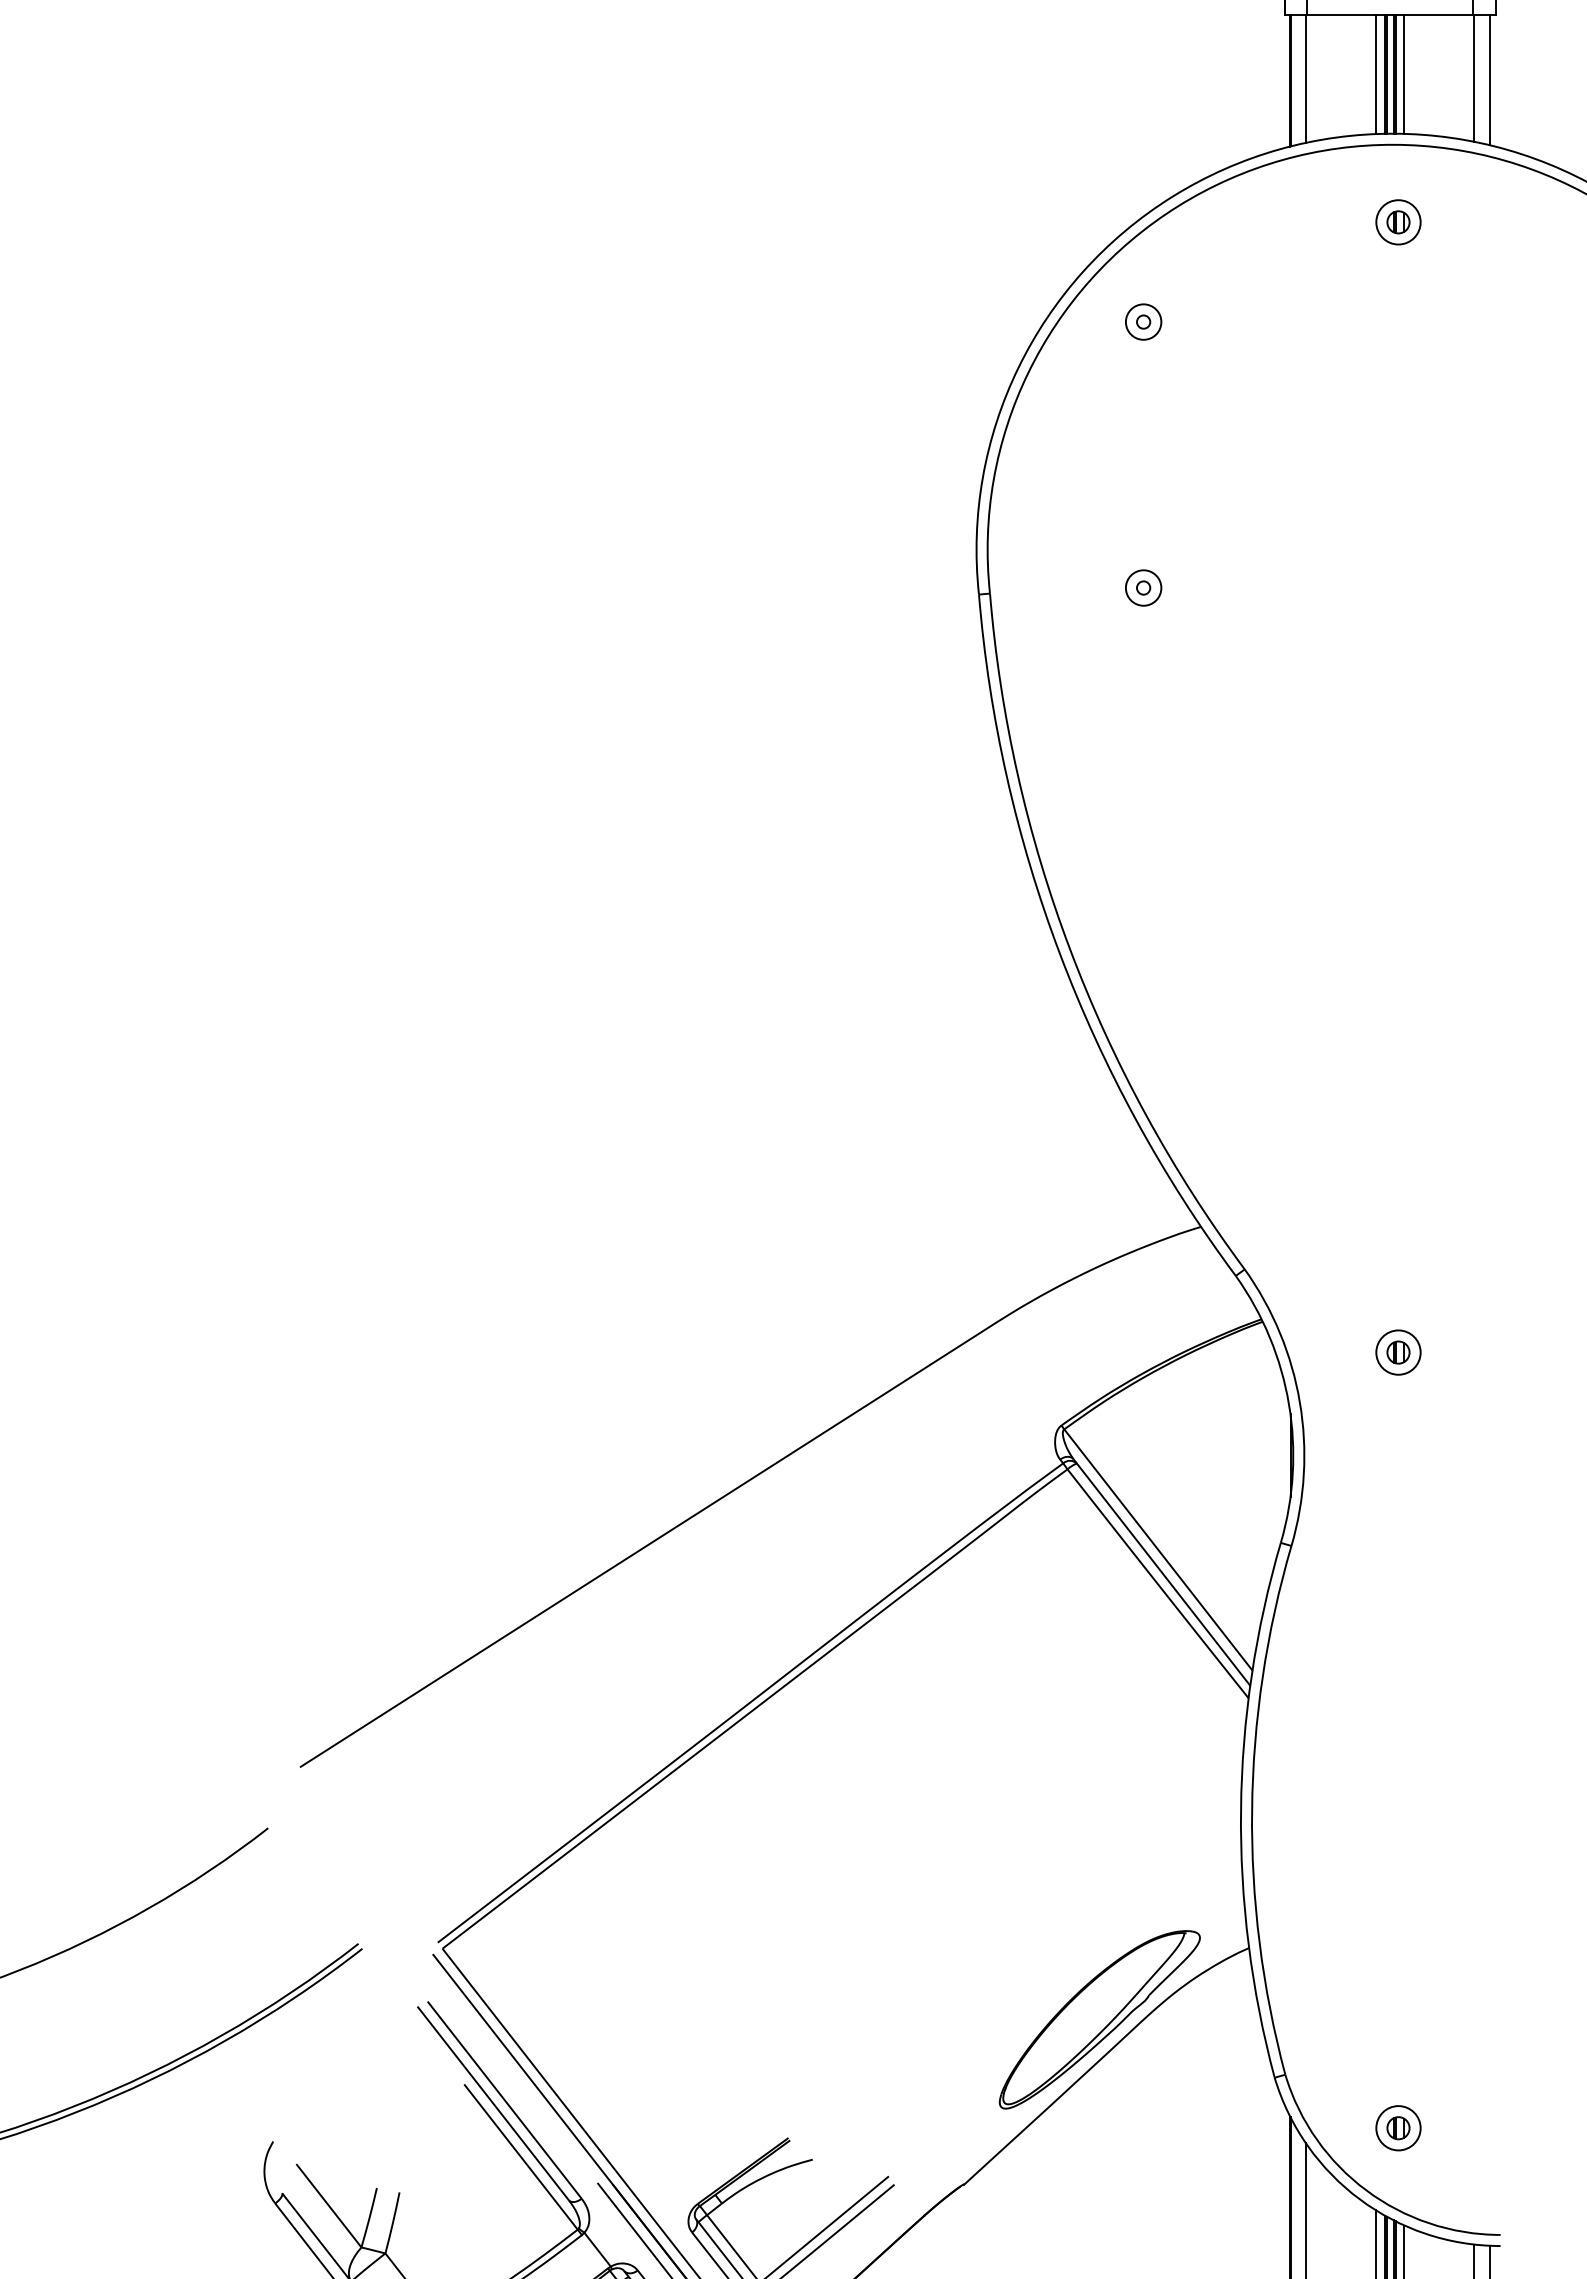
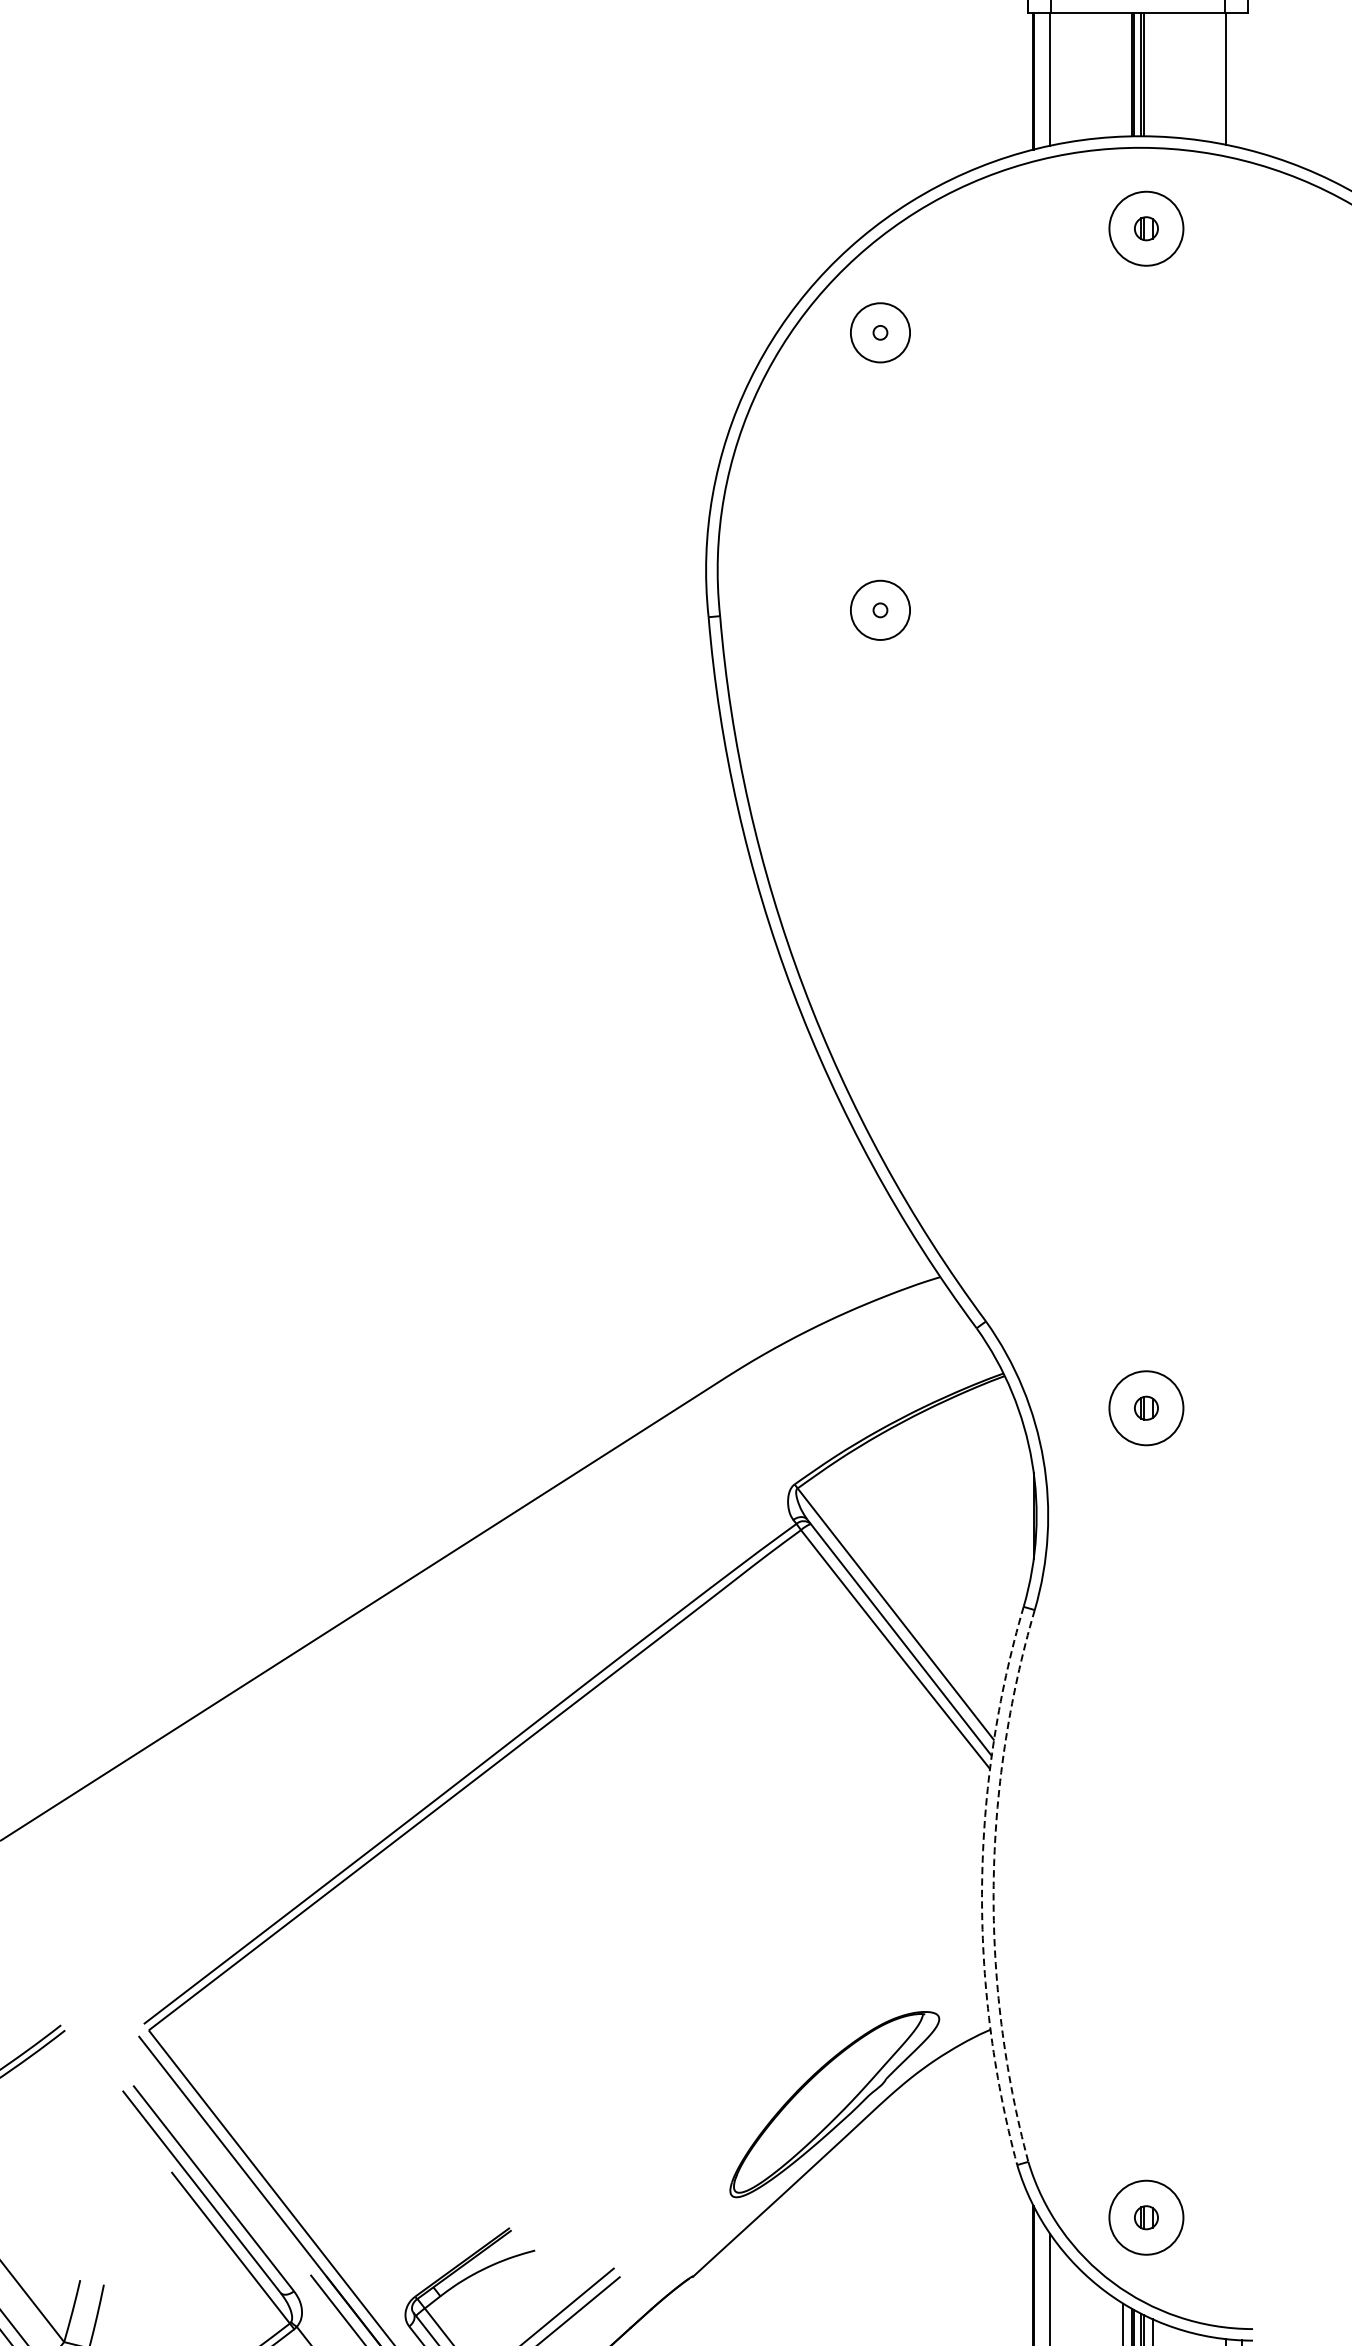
line: (1376, 74) -> (1123, 74), removed
line: (1404, 74) -> (1152, 74), removed
line: (1489, 80) -> (1241, 80), removed
circle: (1398, 222) -> (1146, 228), size x1.6
circle: (1143, 321) -> (880, 332), size x1.6
circle: (1143, 587) -> (880, 609), size x1.6
circle: (1398, 1352) -> (1146, 1408), size x1.6
arc: (1241, 1809) -> (982, 1885), solid -> dashed
arc: (1252, 1809) -> (994, 1885), solid -> dashed
circle: (1398, 2128) -> (1146, 2218), size x1.6

